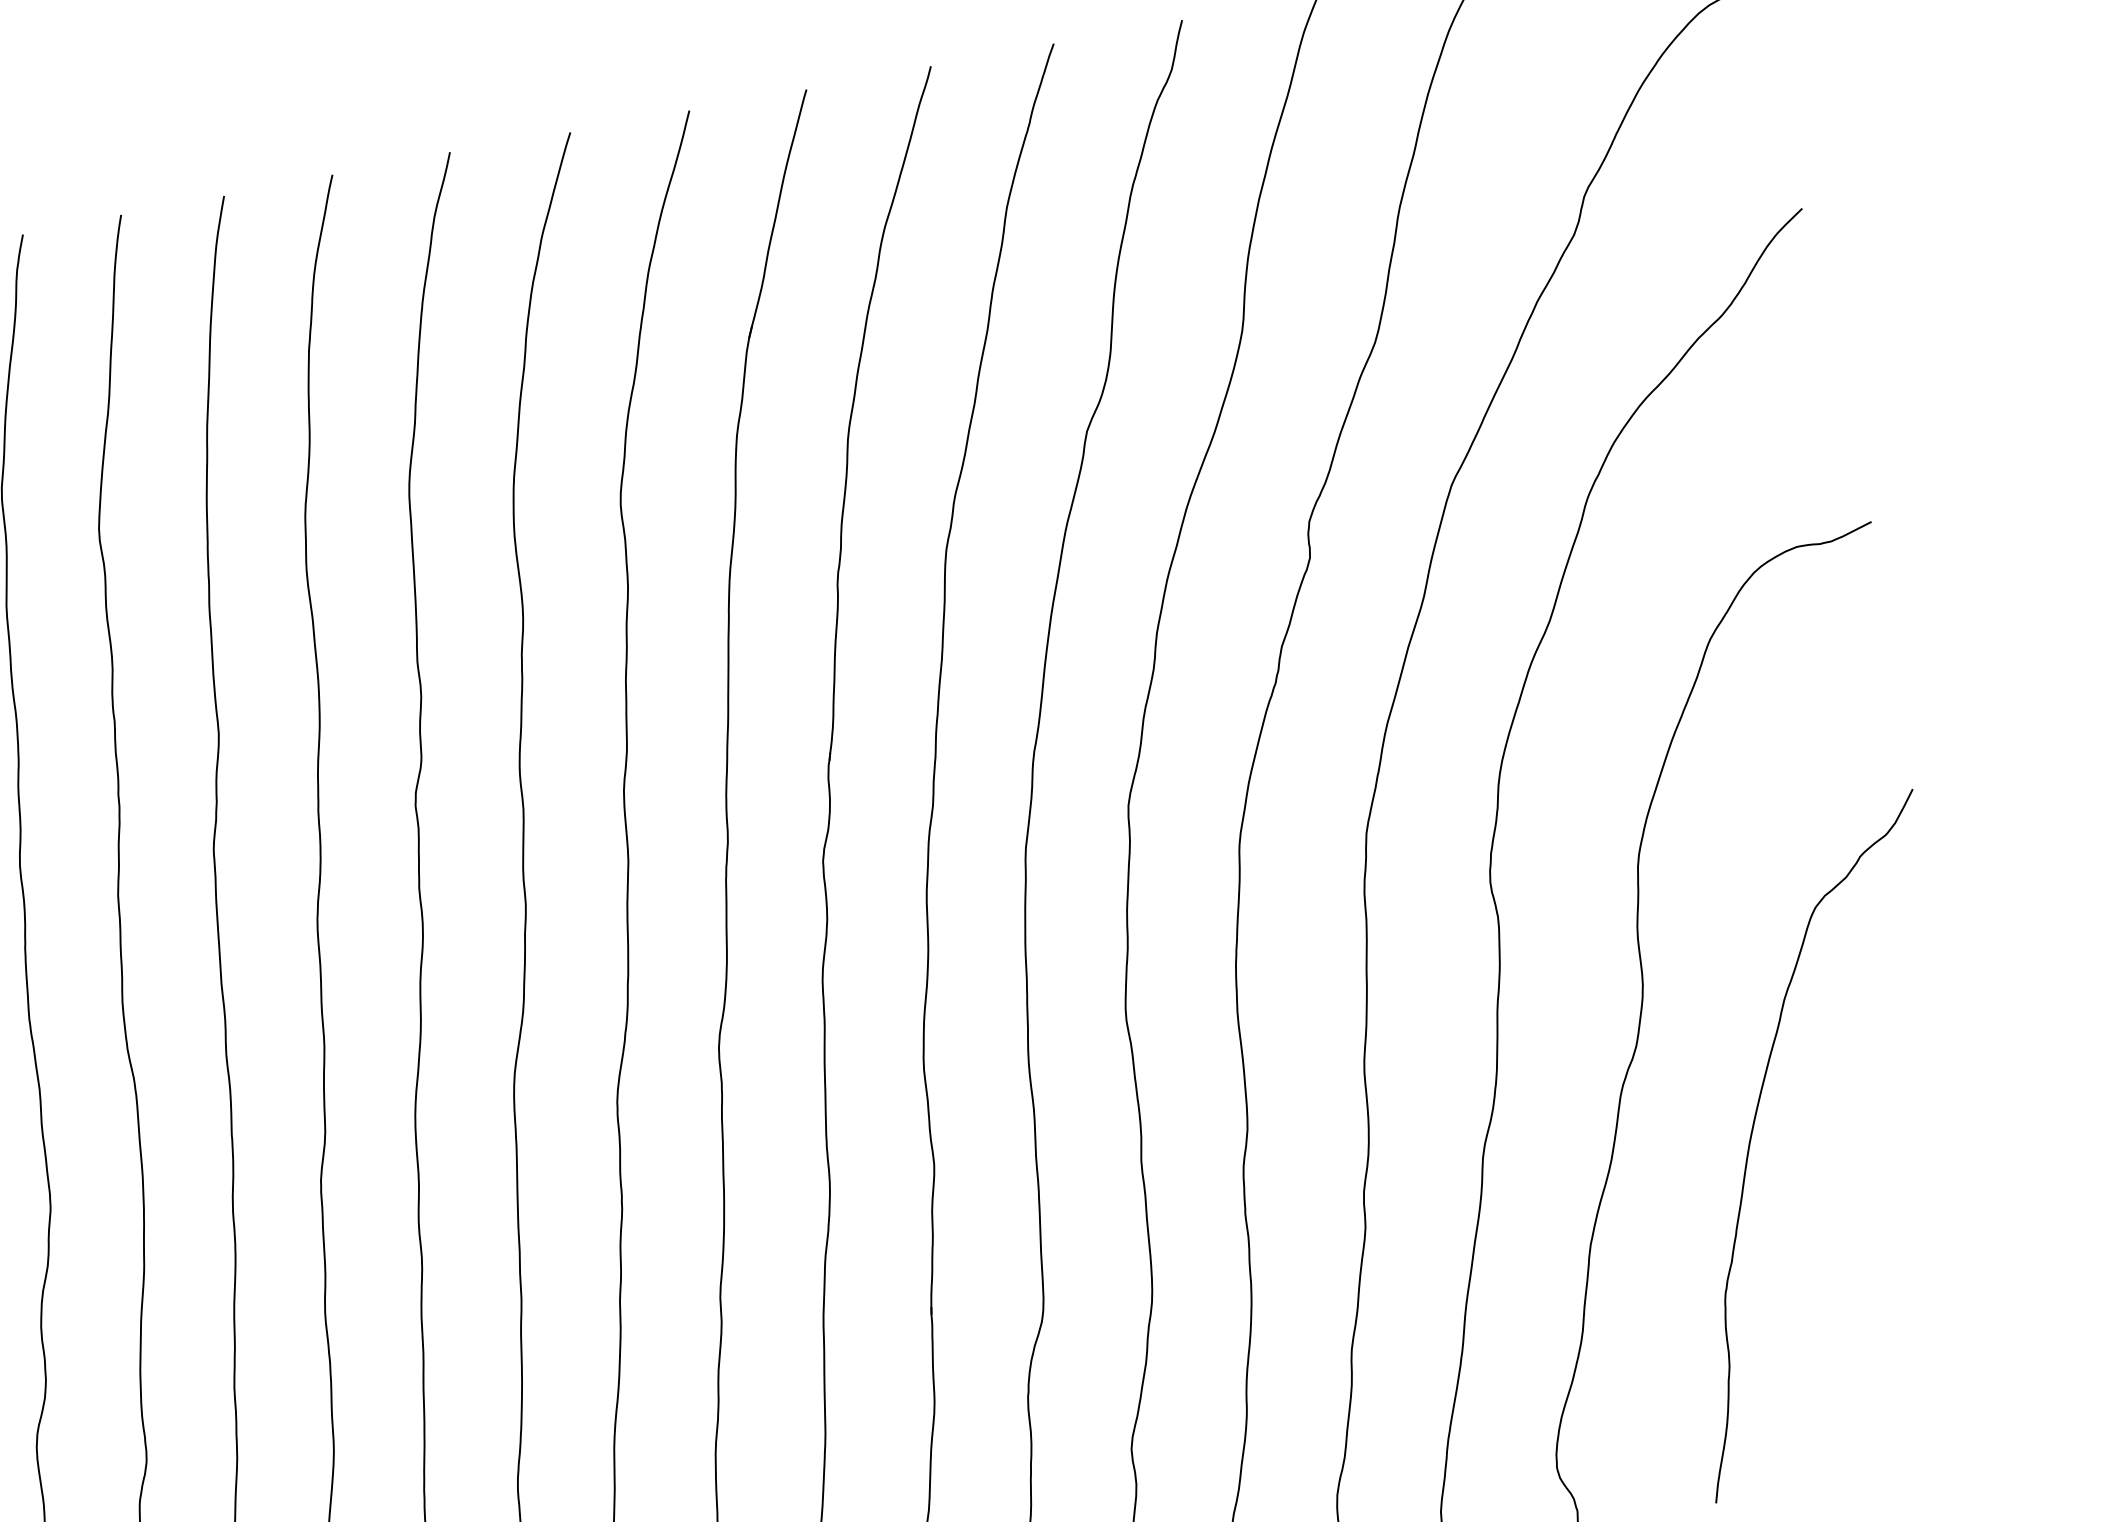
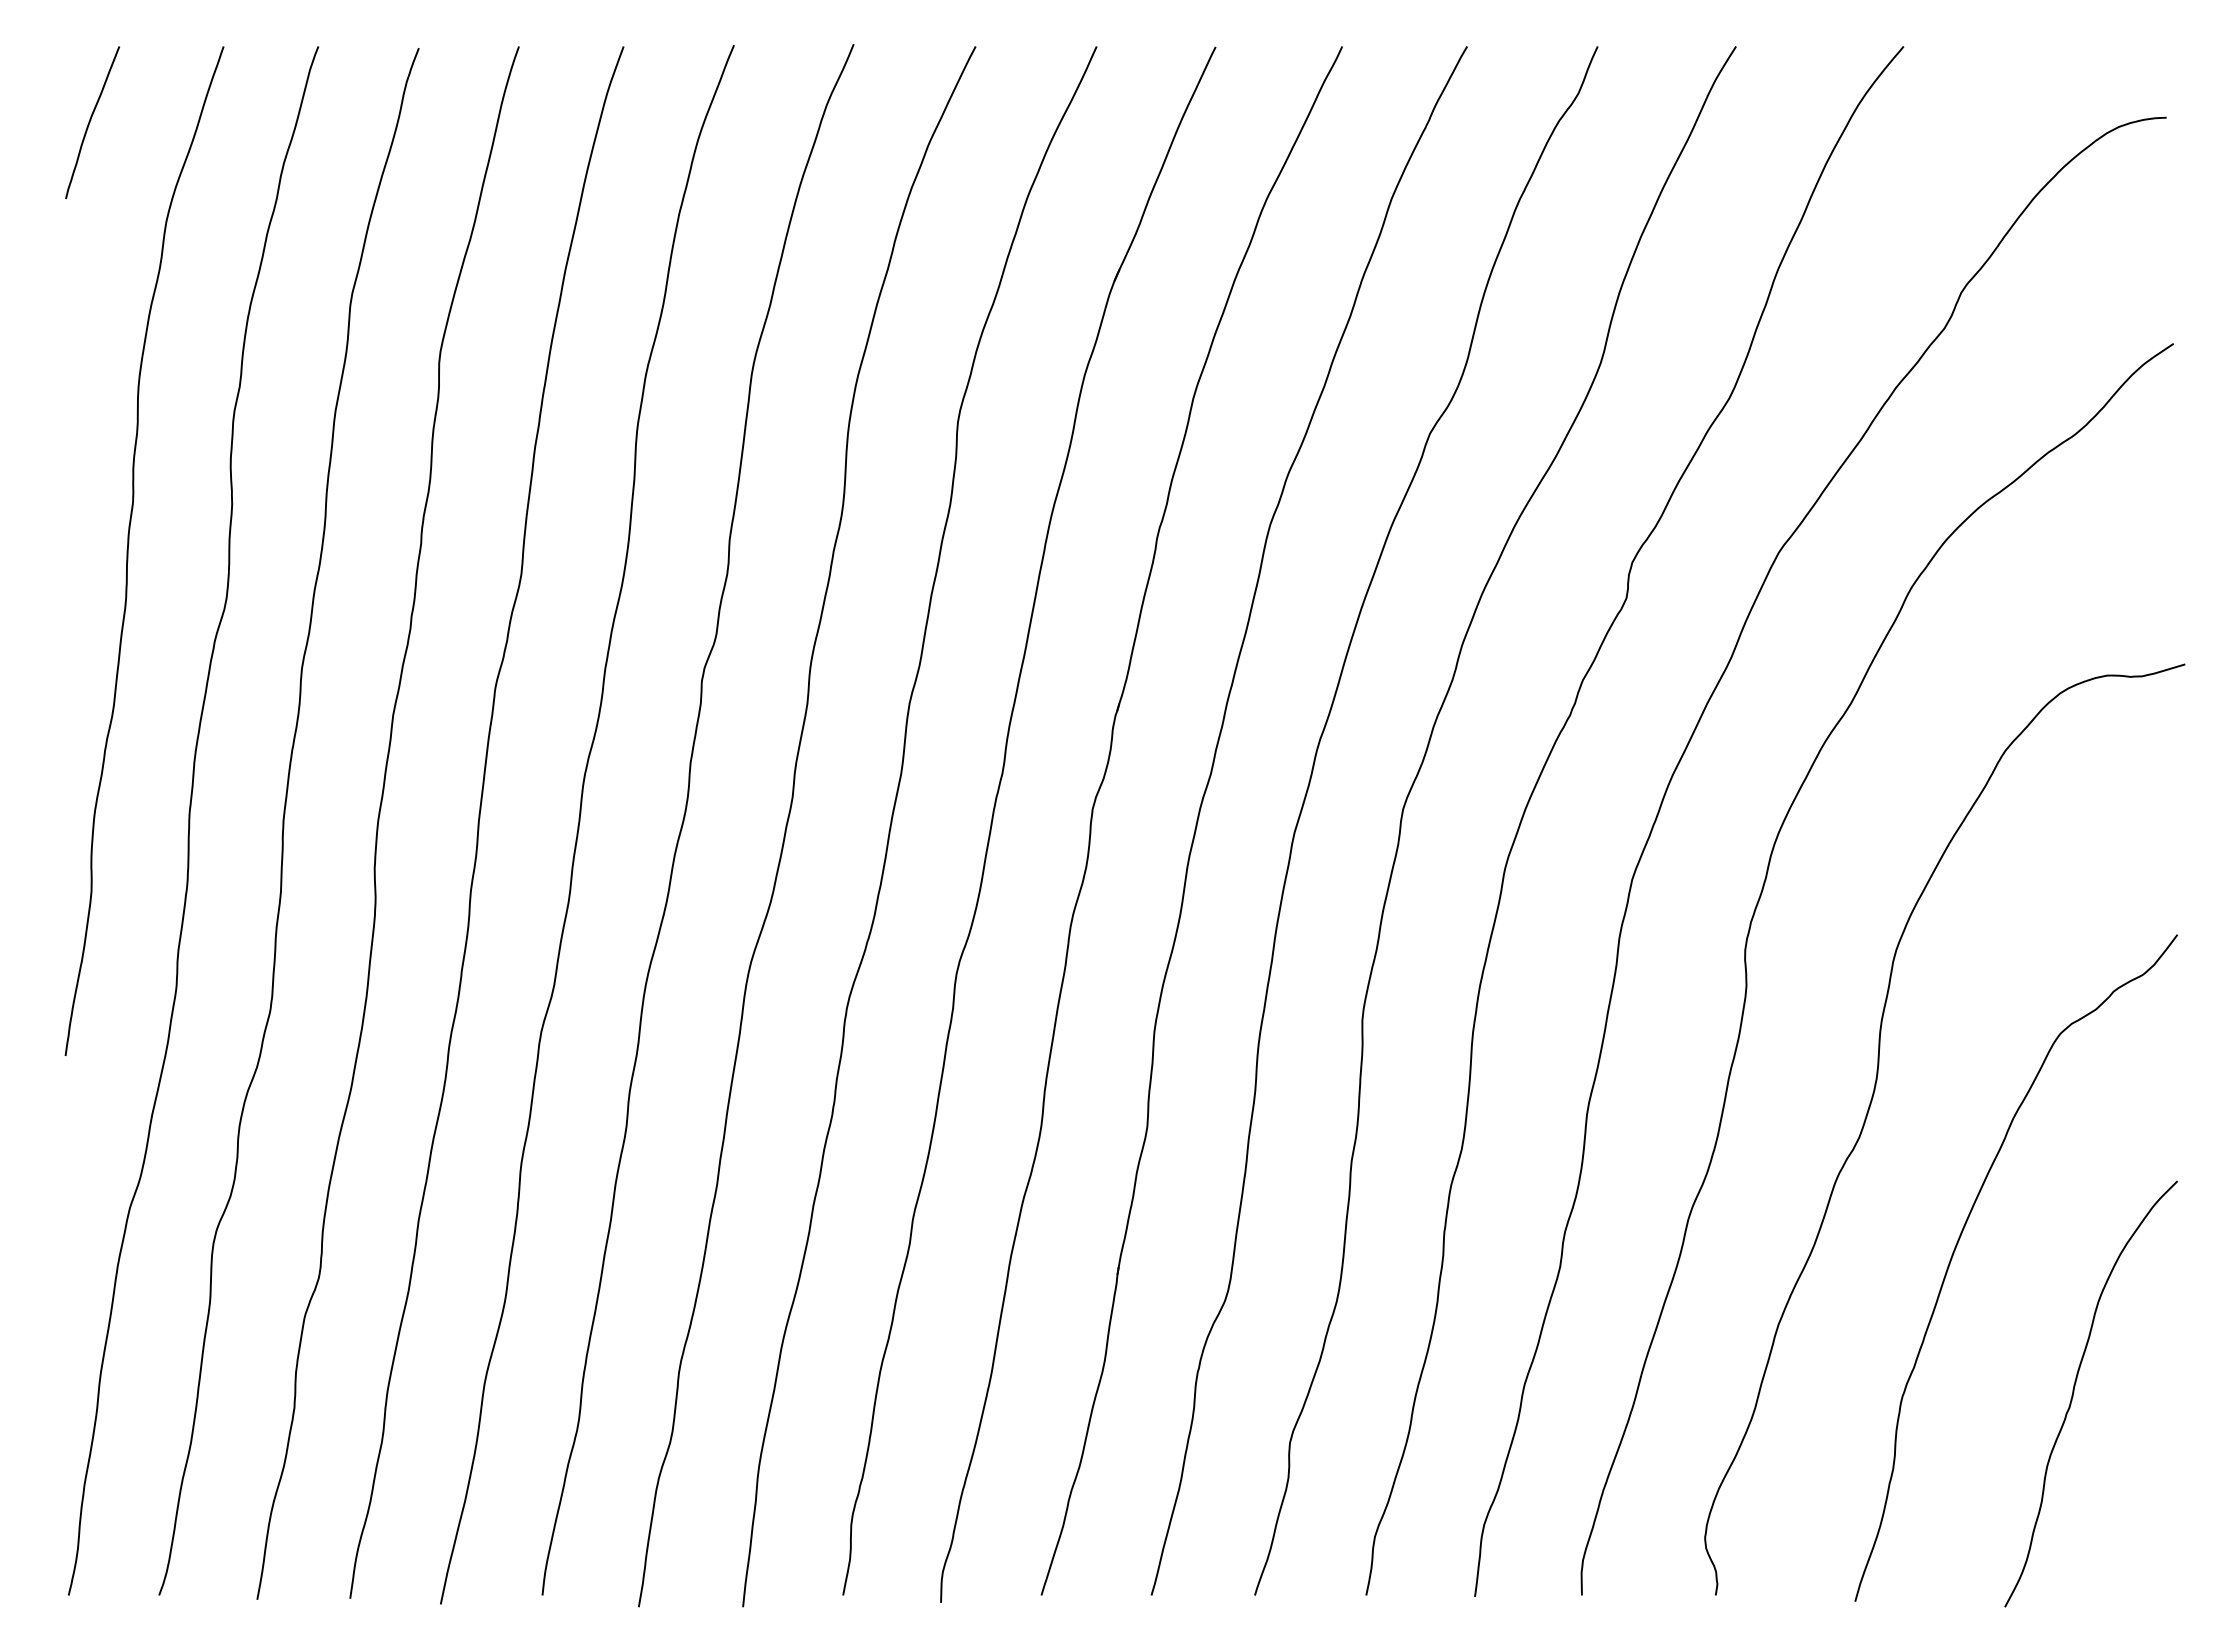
curve: (1894, 1258) -> (2074, 1392), added

